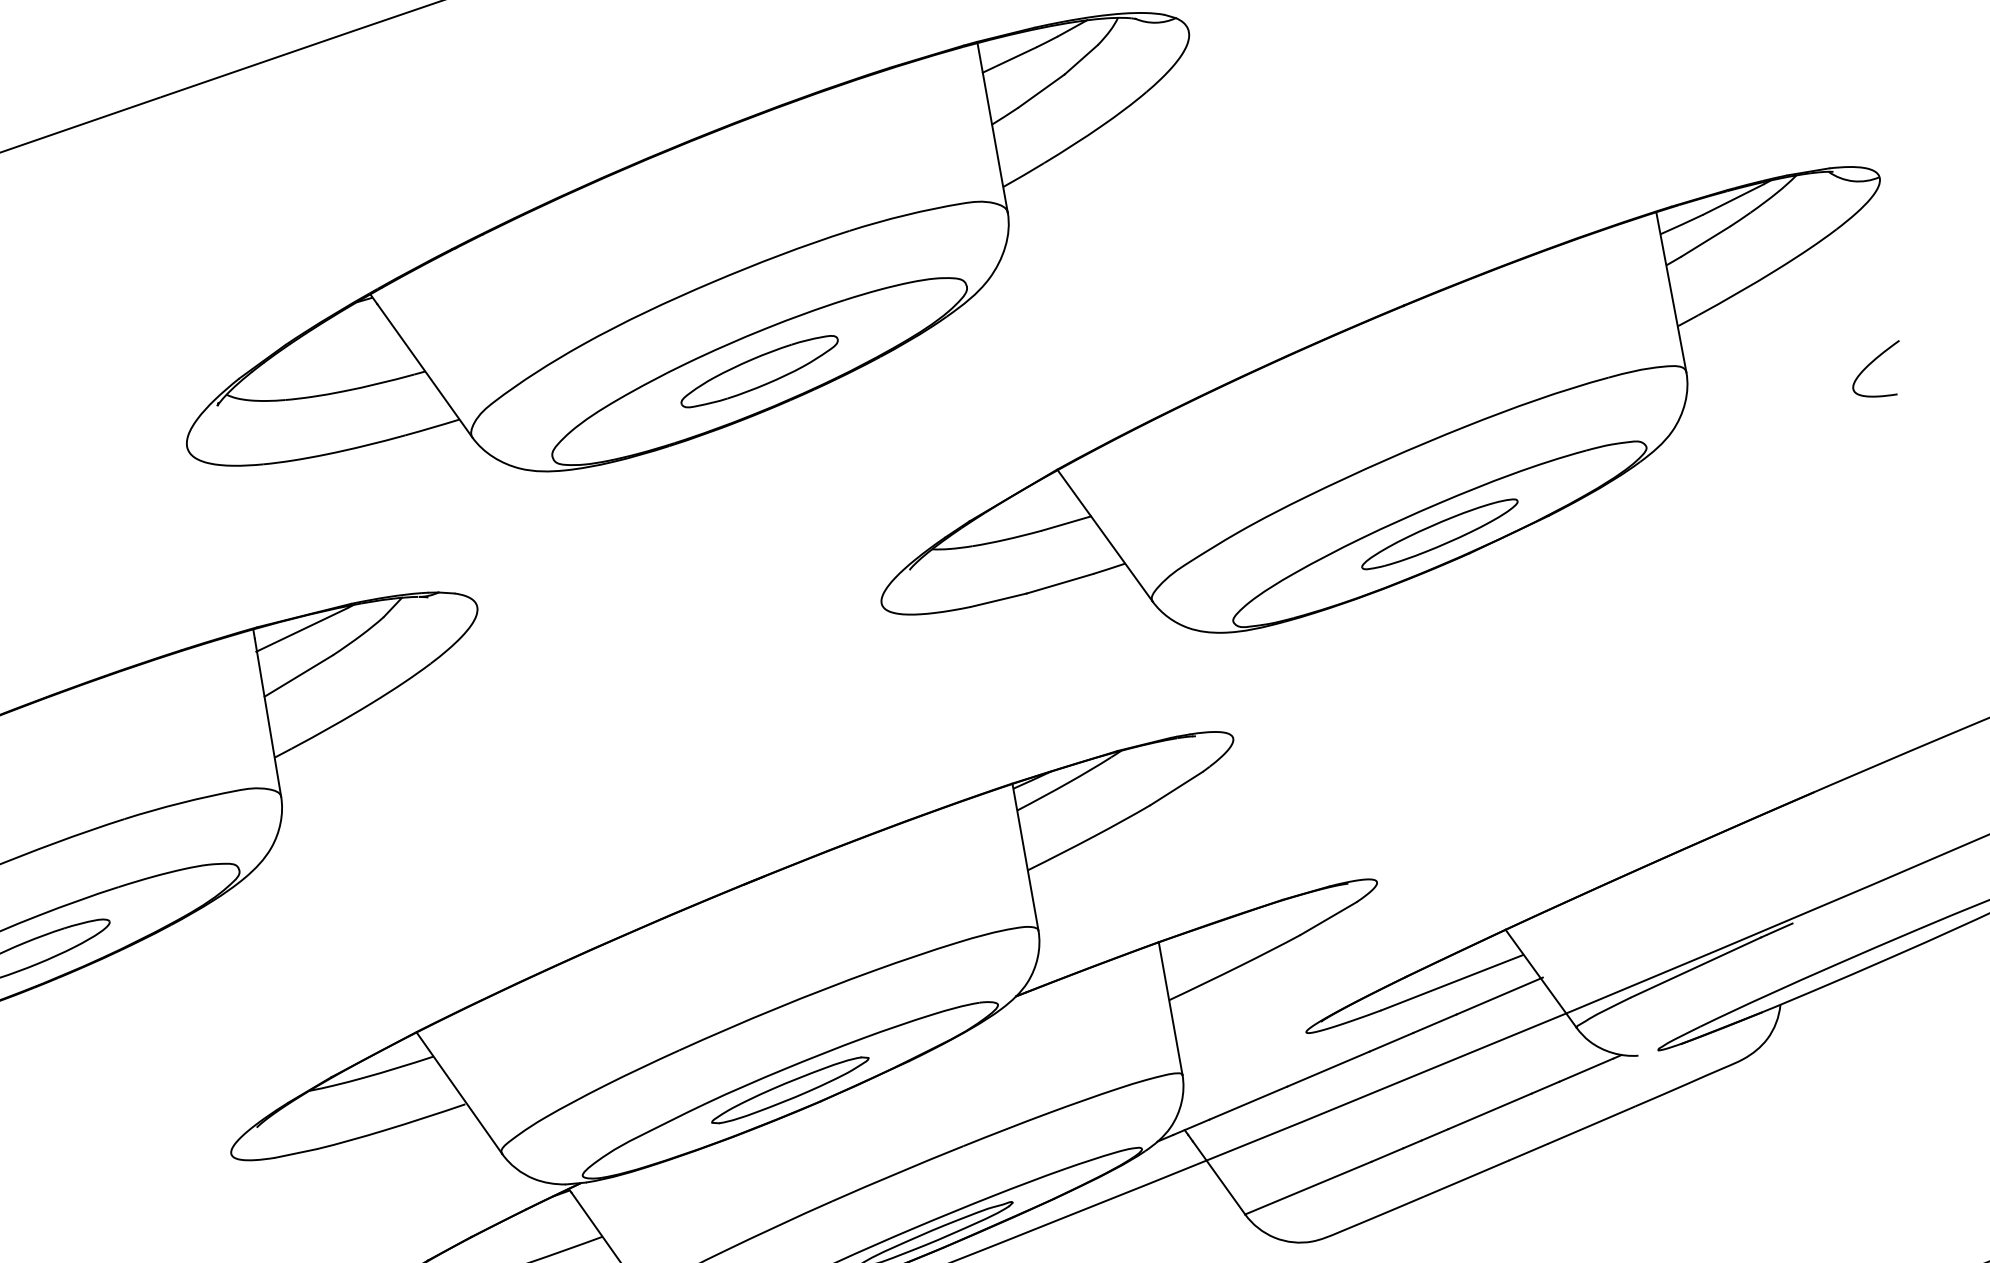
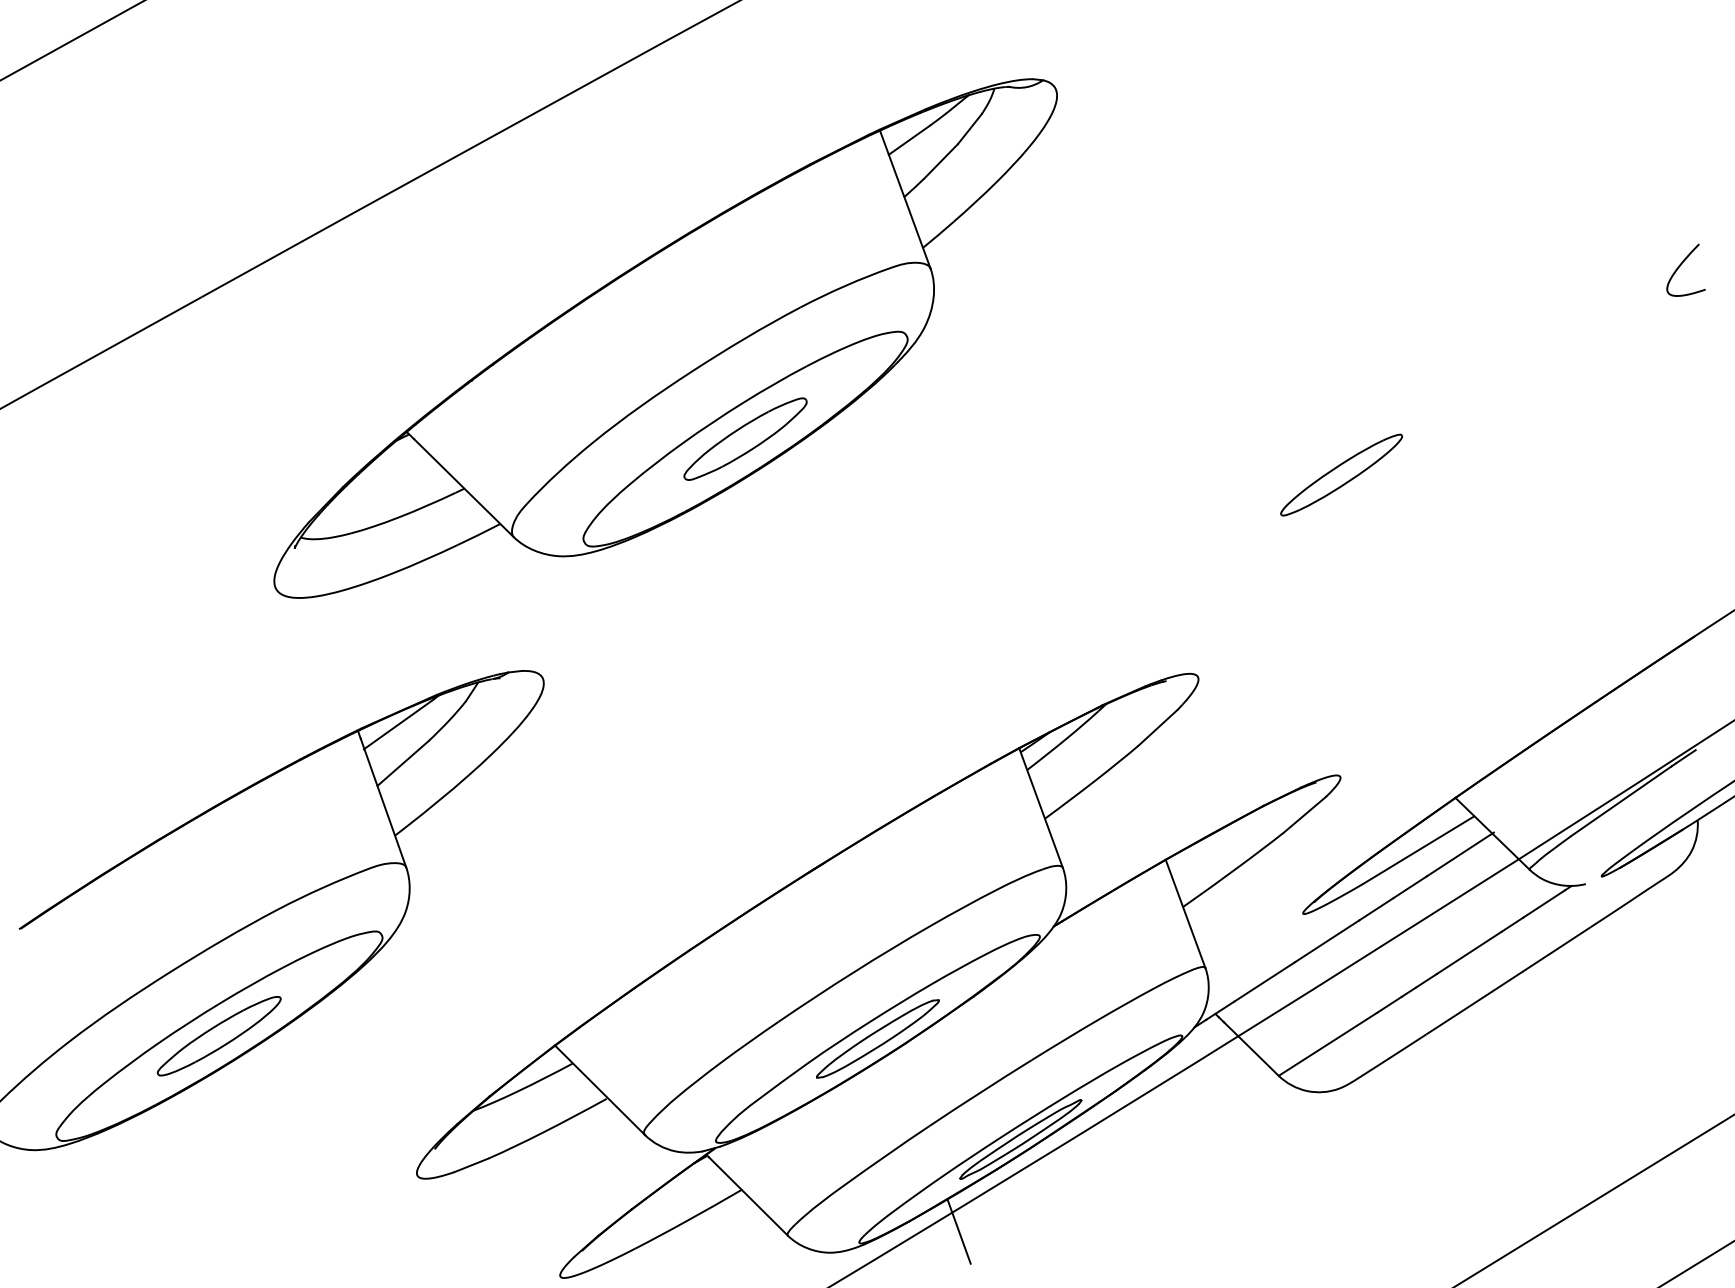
part: (1380, 391) -> (1270, 363), removed

